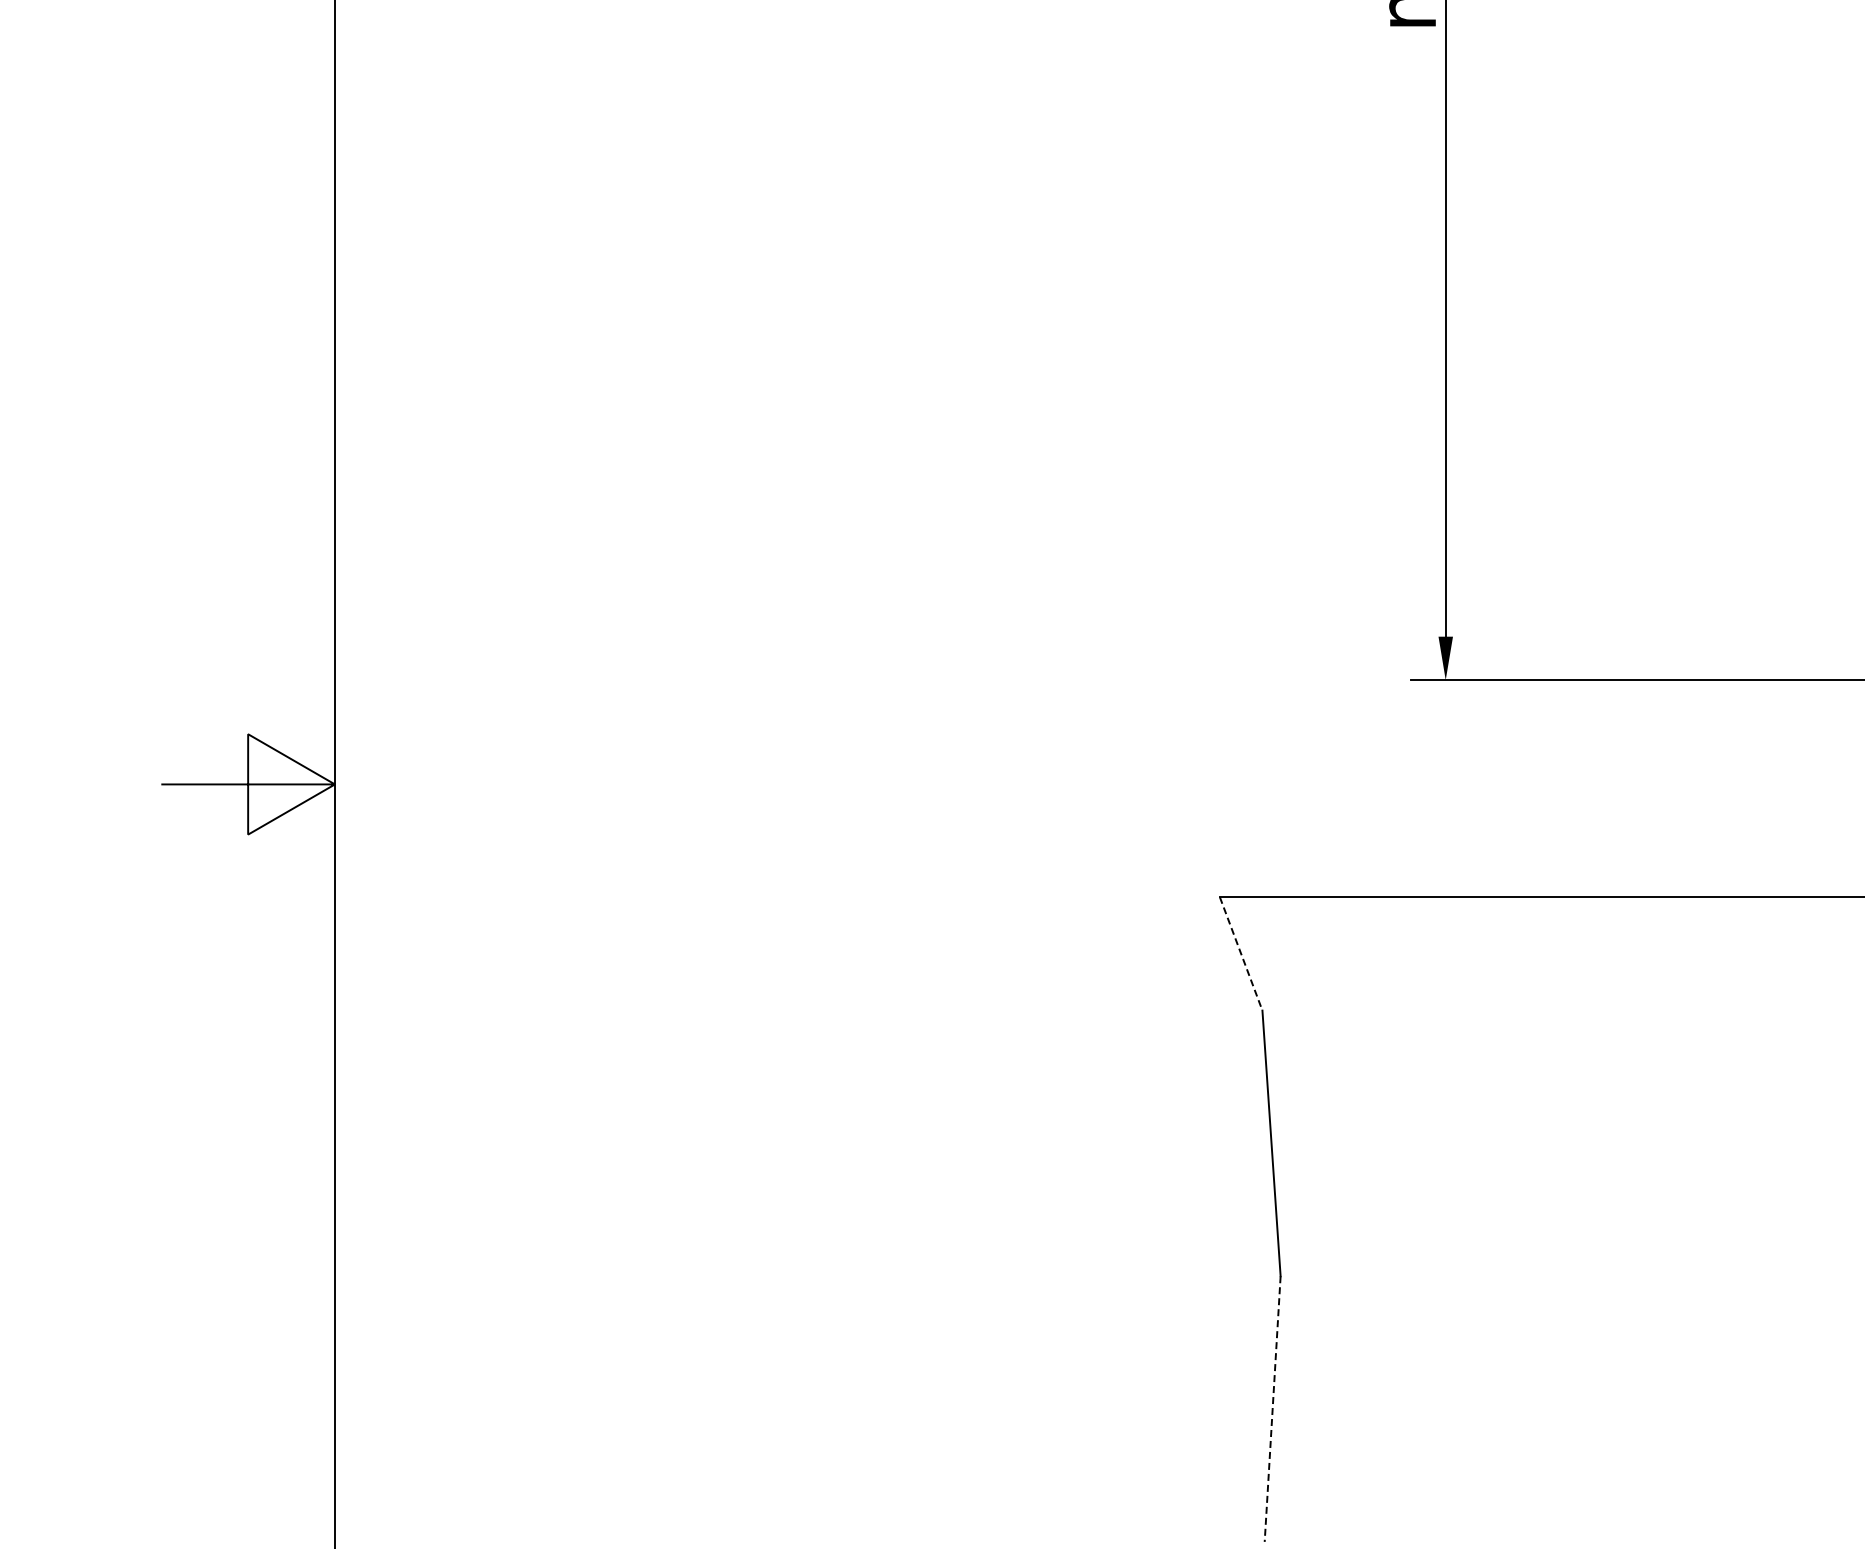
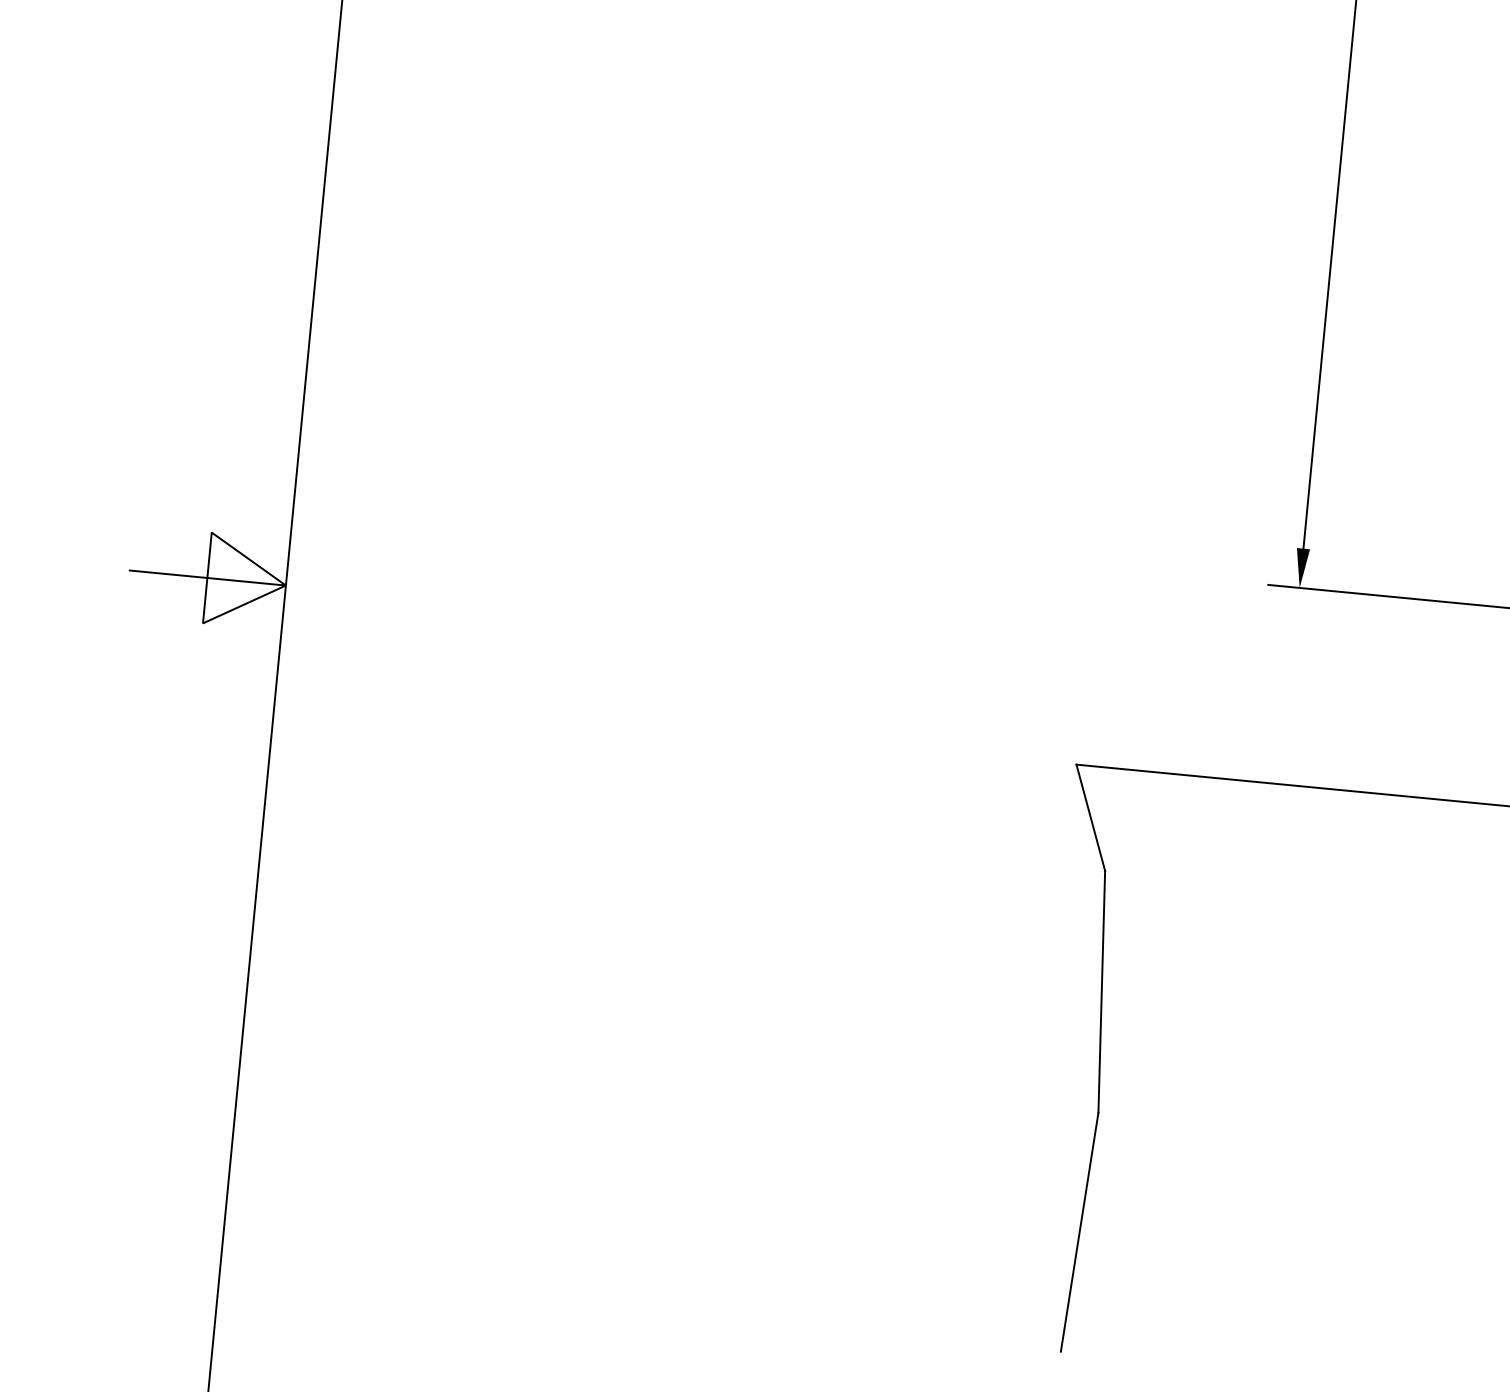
line: (1241, 953) -> (1091, 817), dashed -> solid
line: (1272, 1409) -> (1079, 1232), dashed -> solid

